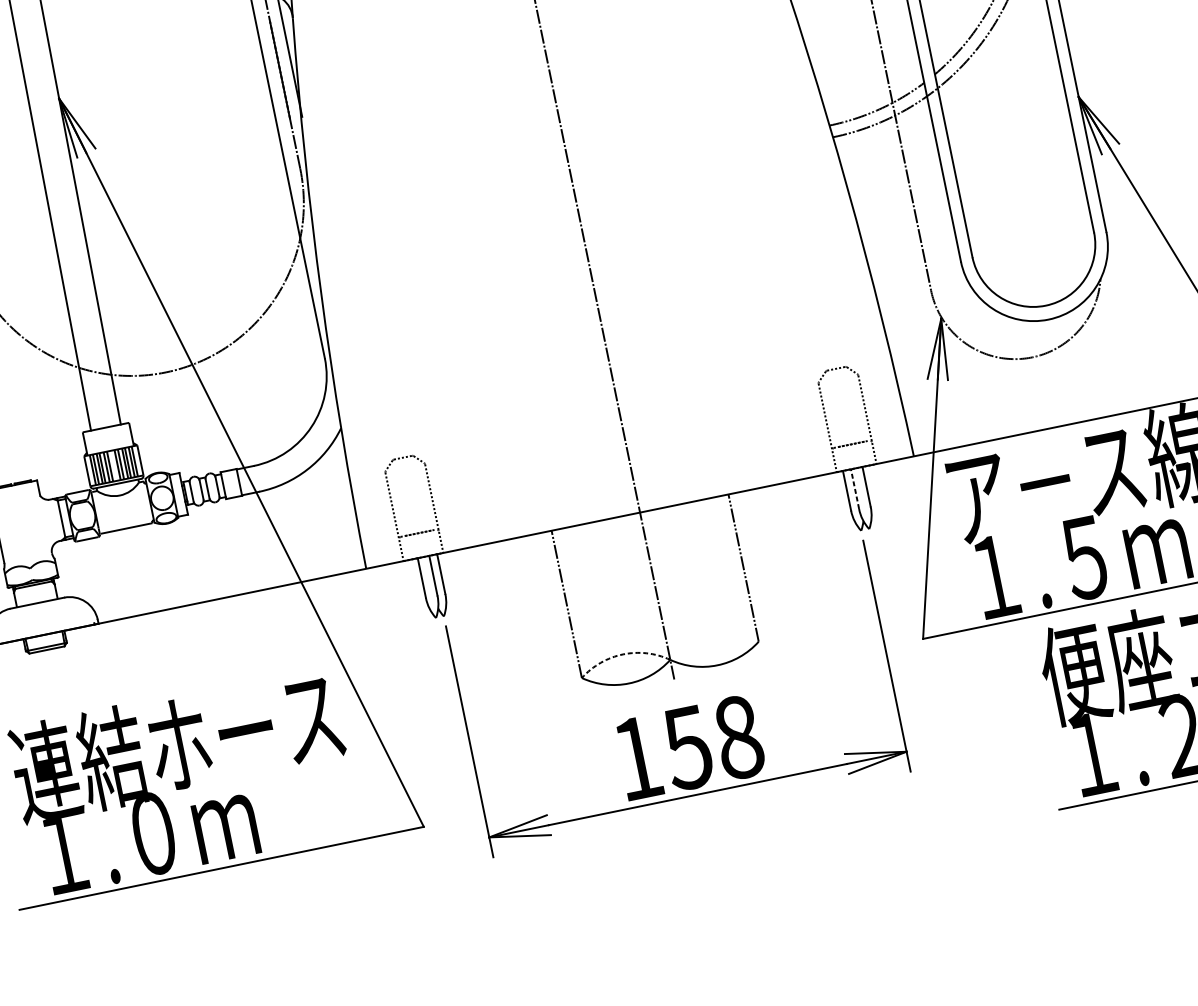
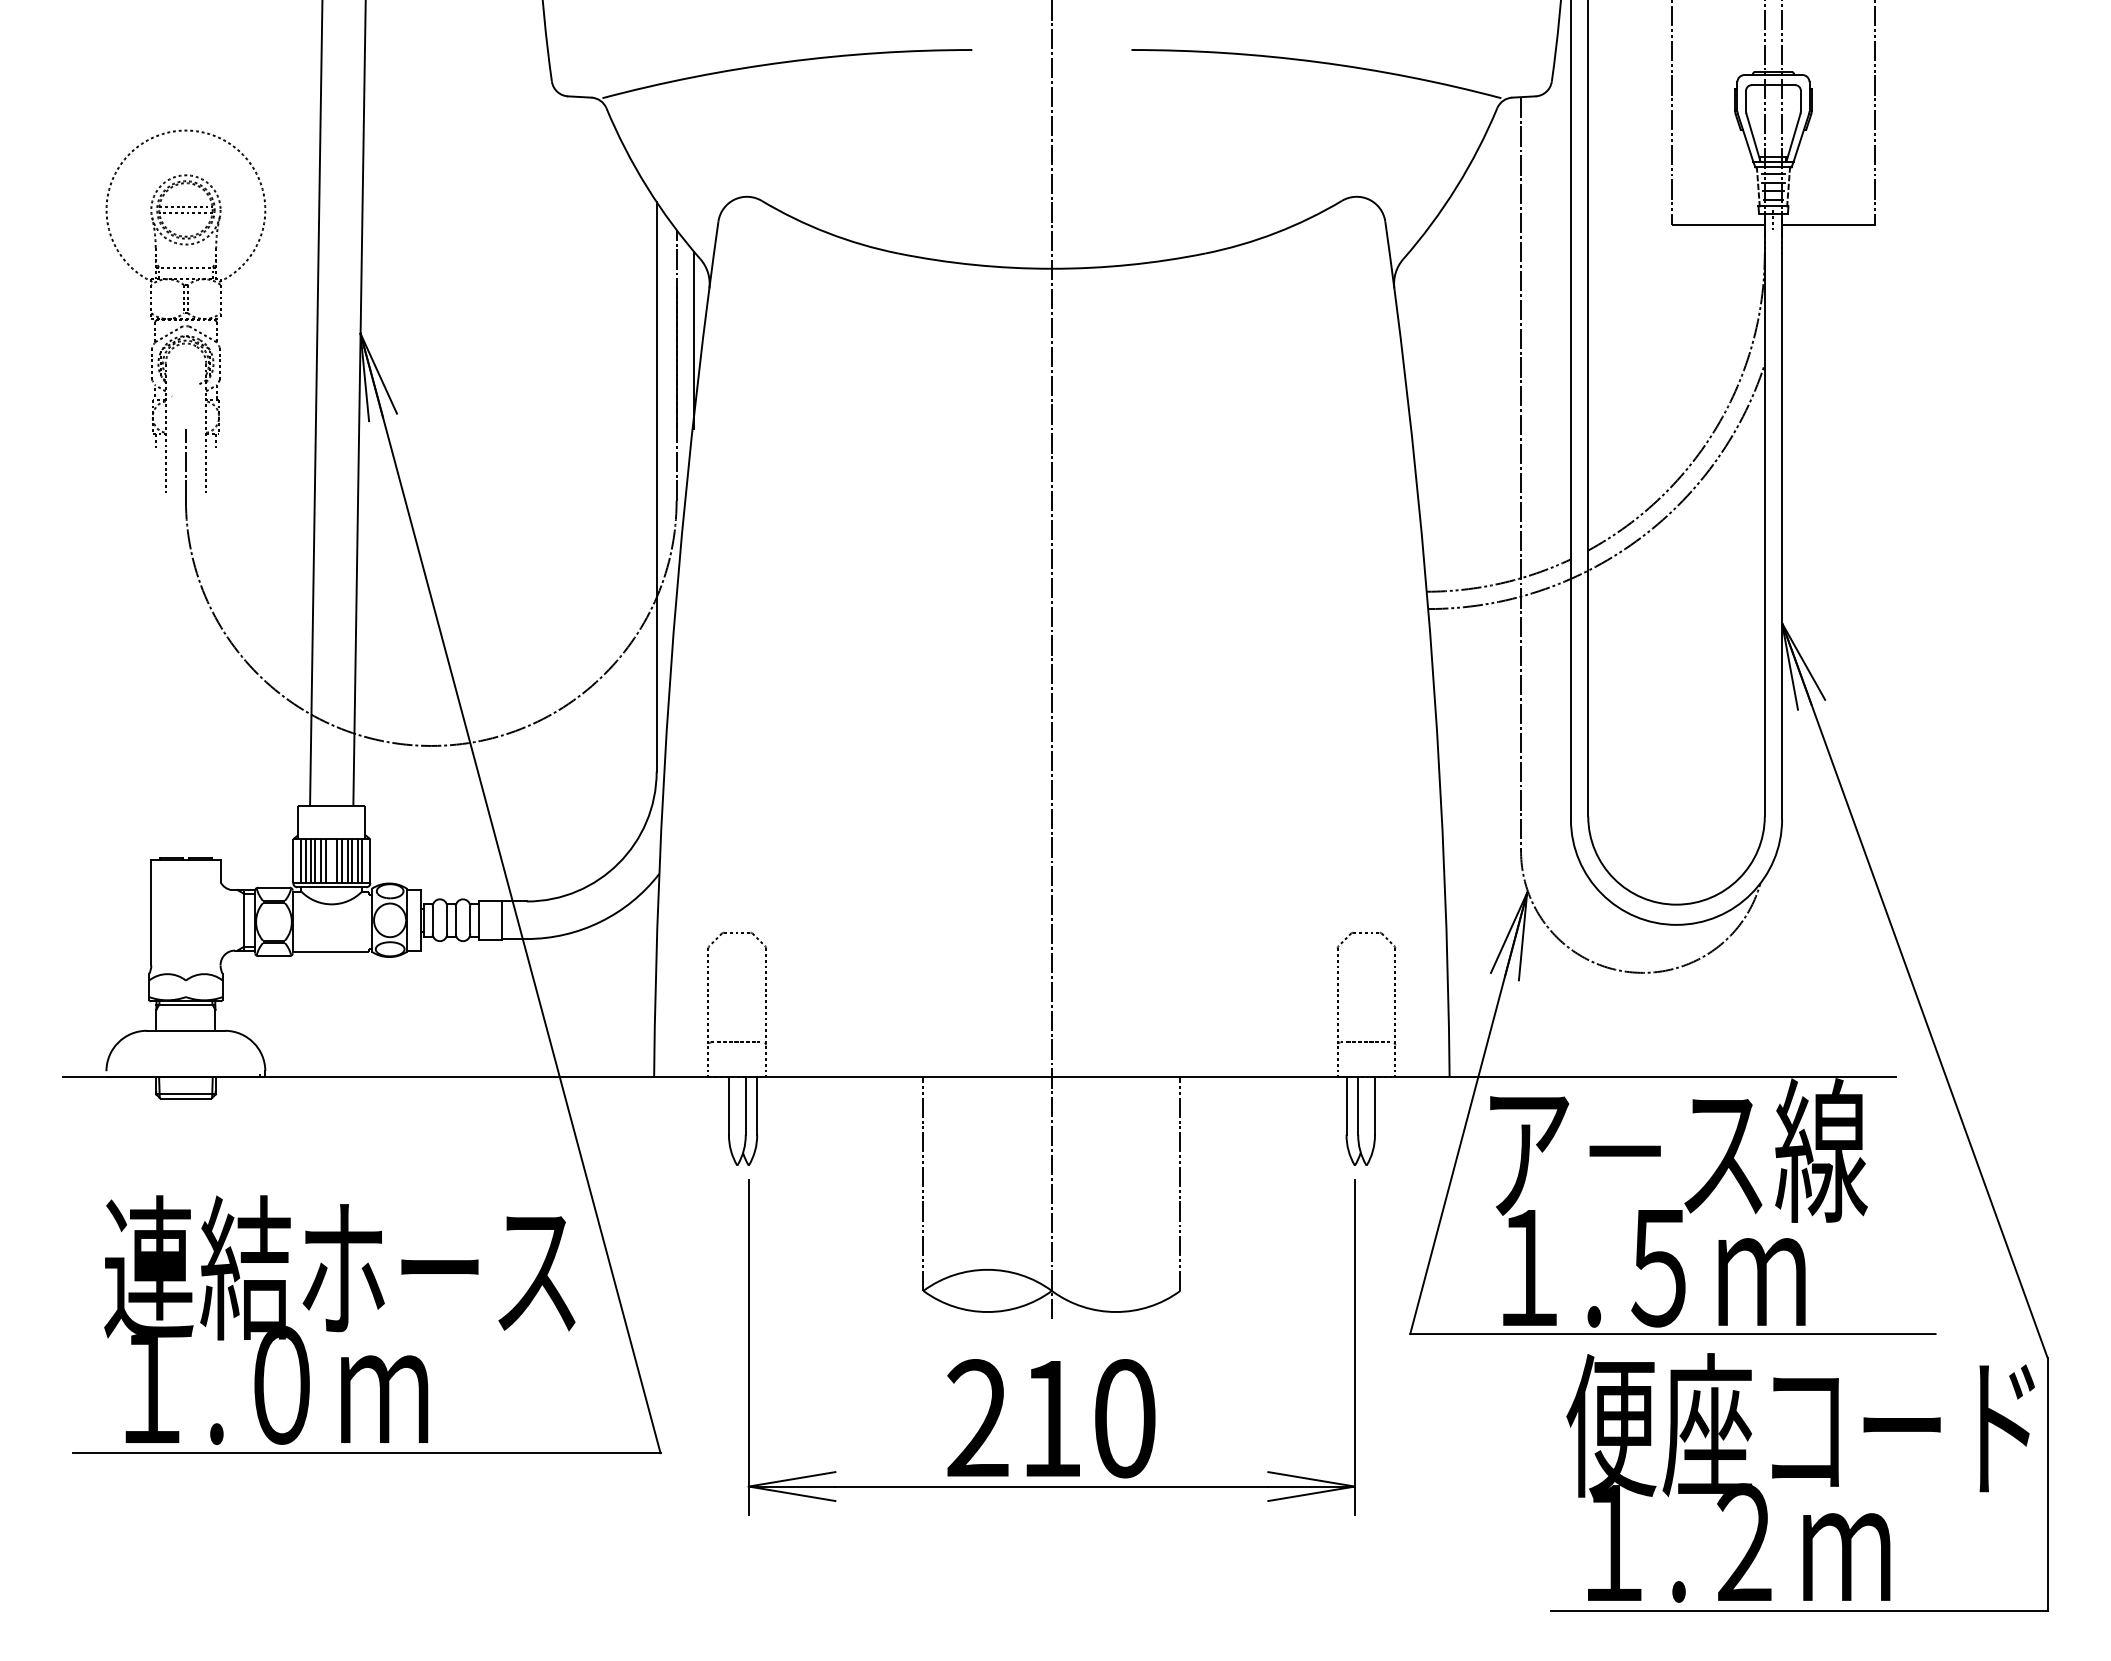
line: (855, 488) -> (1358, 1105), dashed -> solid
arc: (622, 654) -> (987, 1269), dashed -> solid
text: (688, 747) -> (1051, 1418), 158 -> 210

